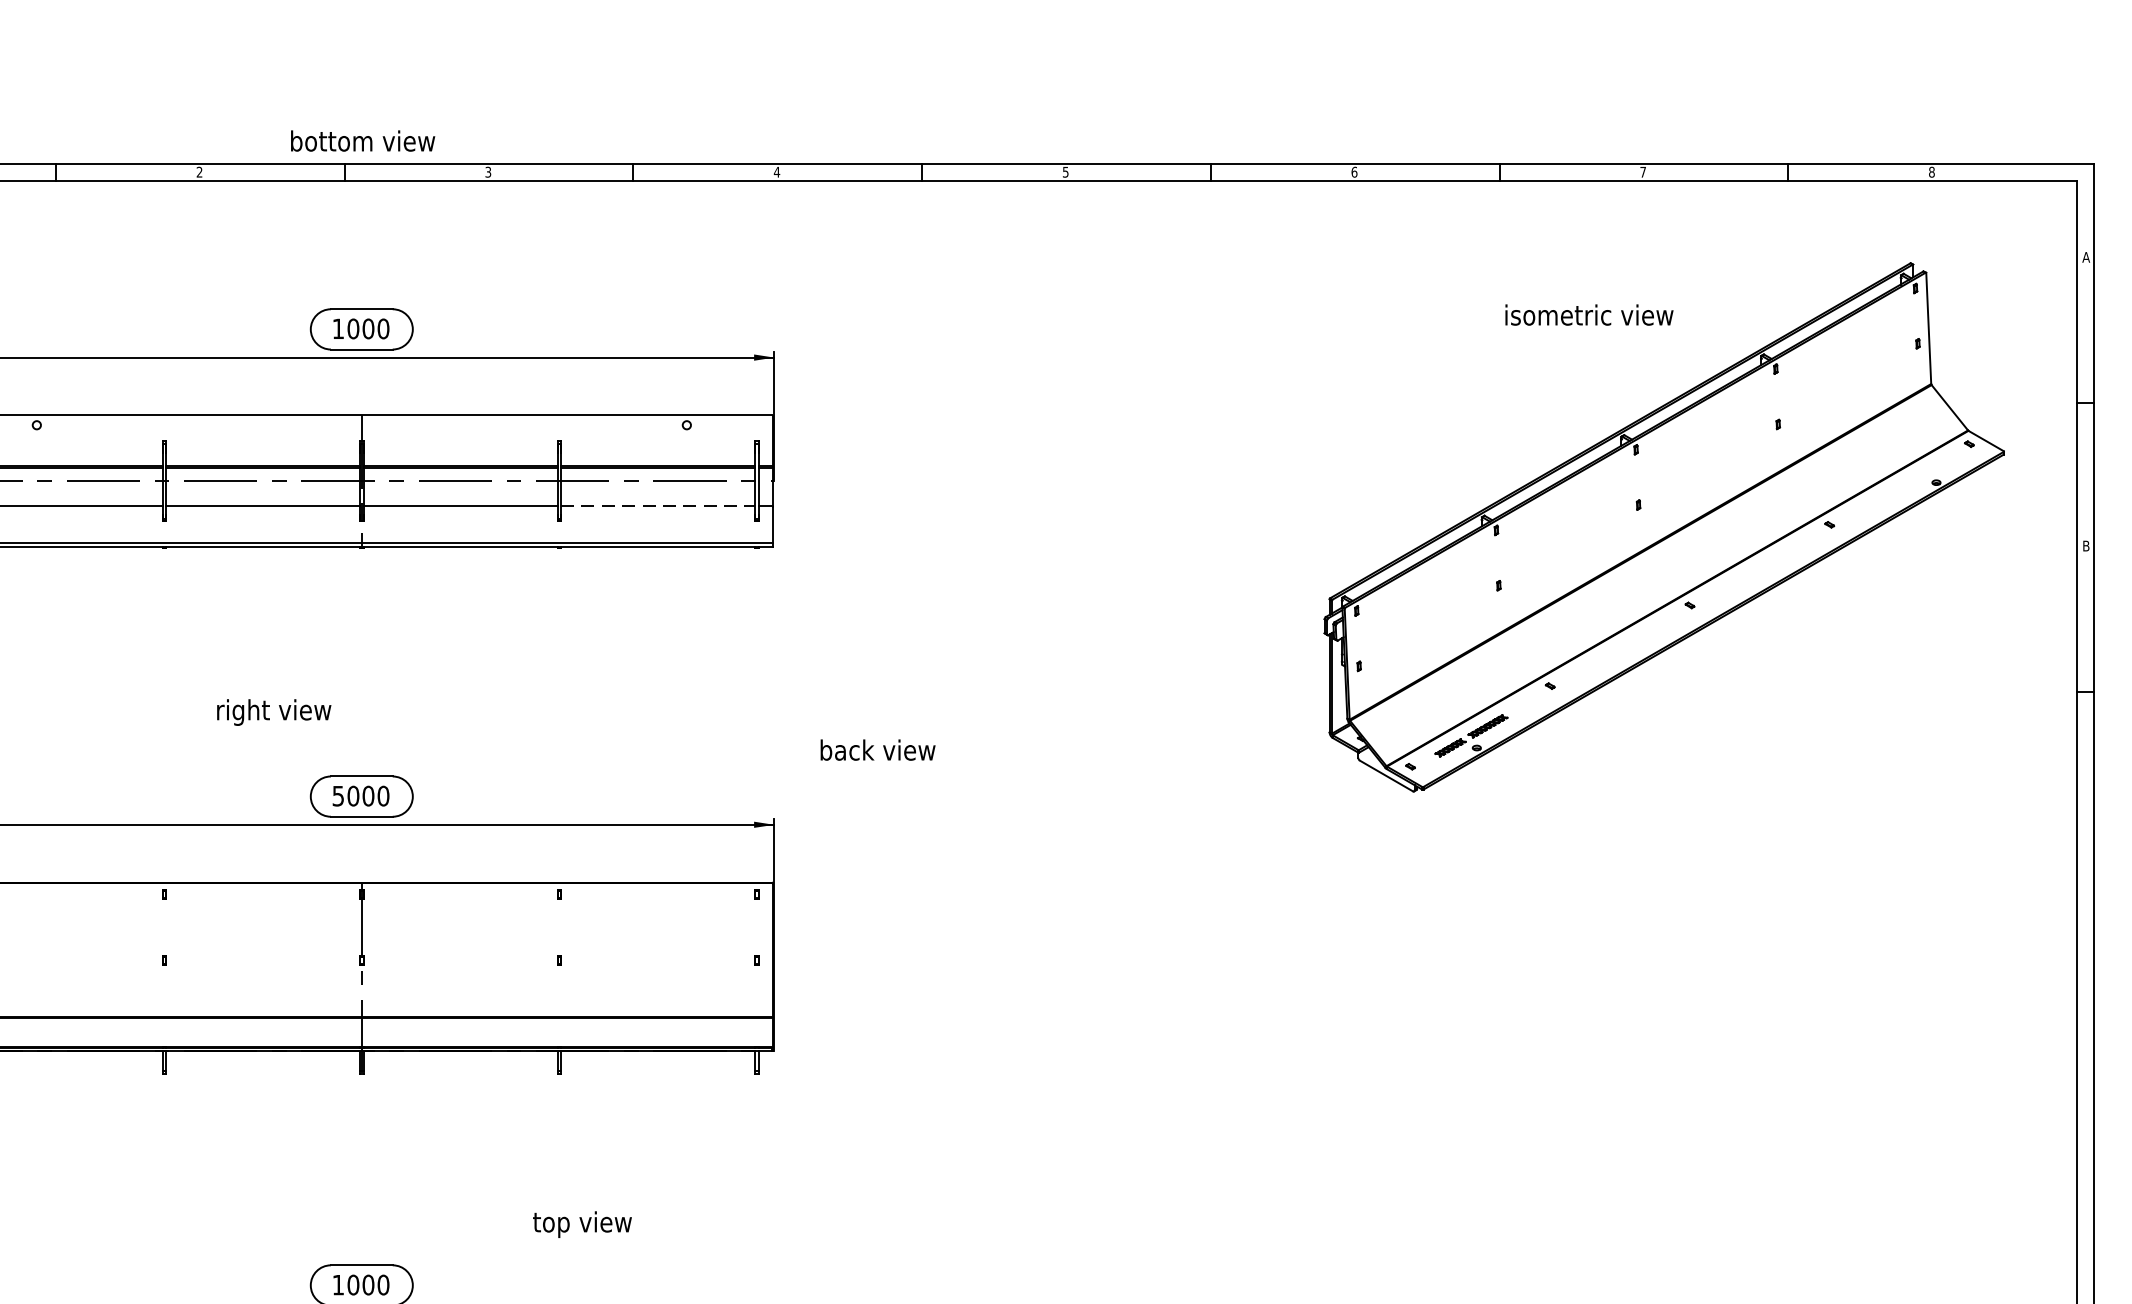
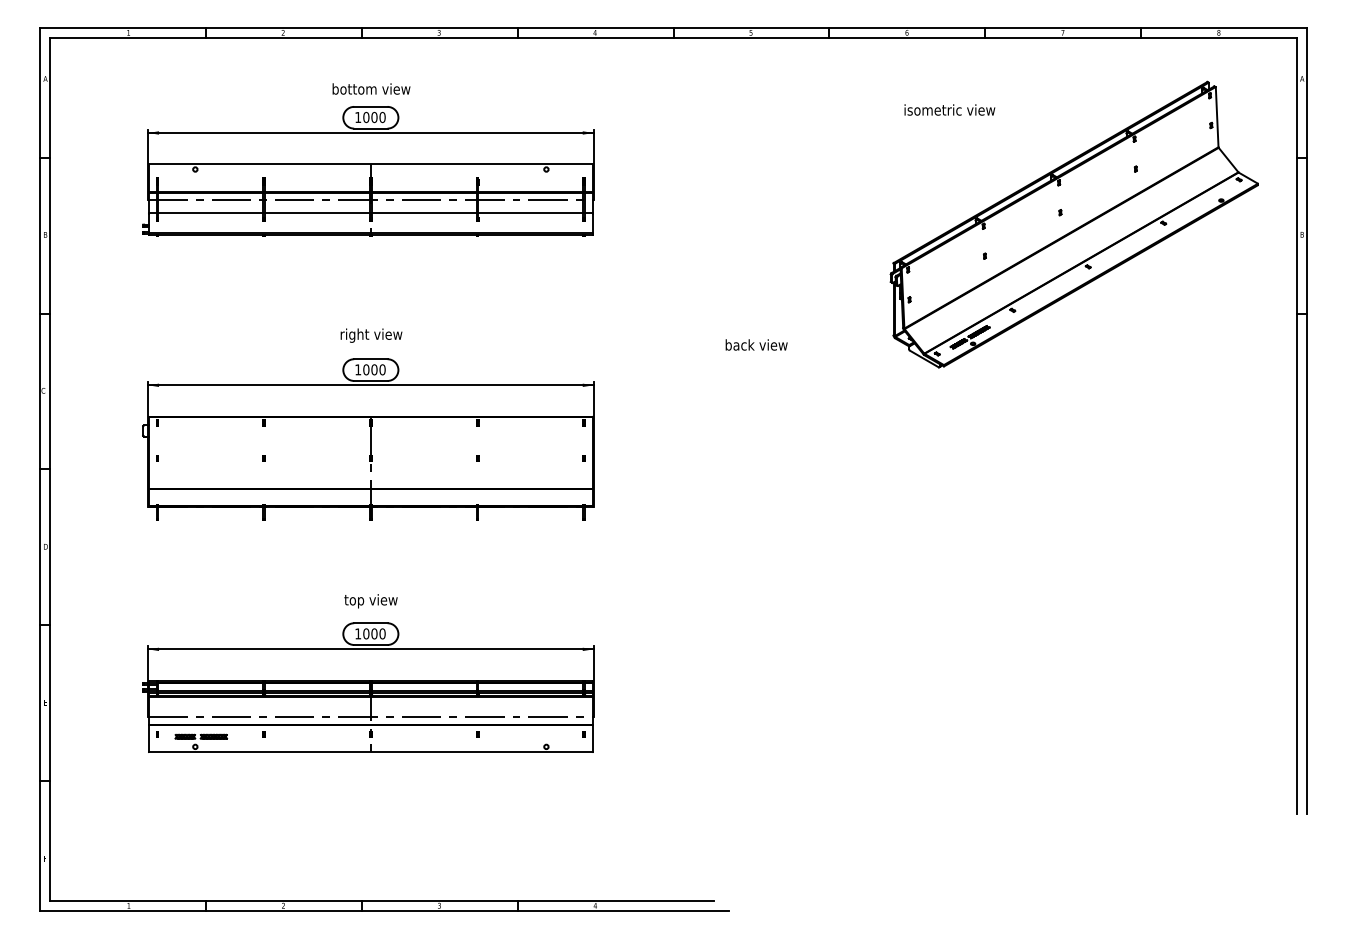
text: (362, 140) -> (371, 88), moved
text: (1588, 314) -> (949, 109), moved
line: (659, 506) -> (531, 213), dashed -> solid
text: (274, 712) -> (371, 335), moved
text: (877, 749) -> (756, 344), moved
text: (338, 795) -> (358, 369), 5000 -> 1000
text: (581, 1225) -> (370, 601), moved

